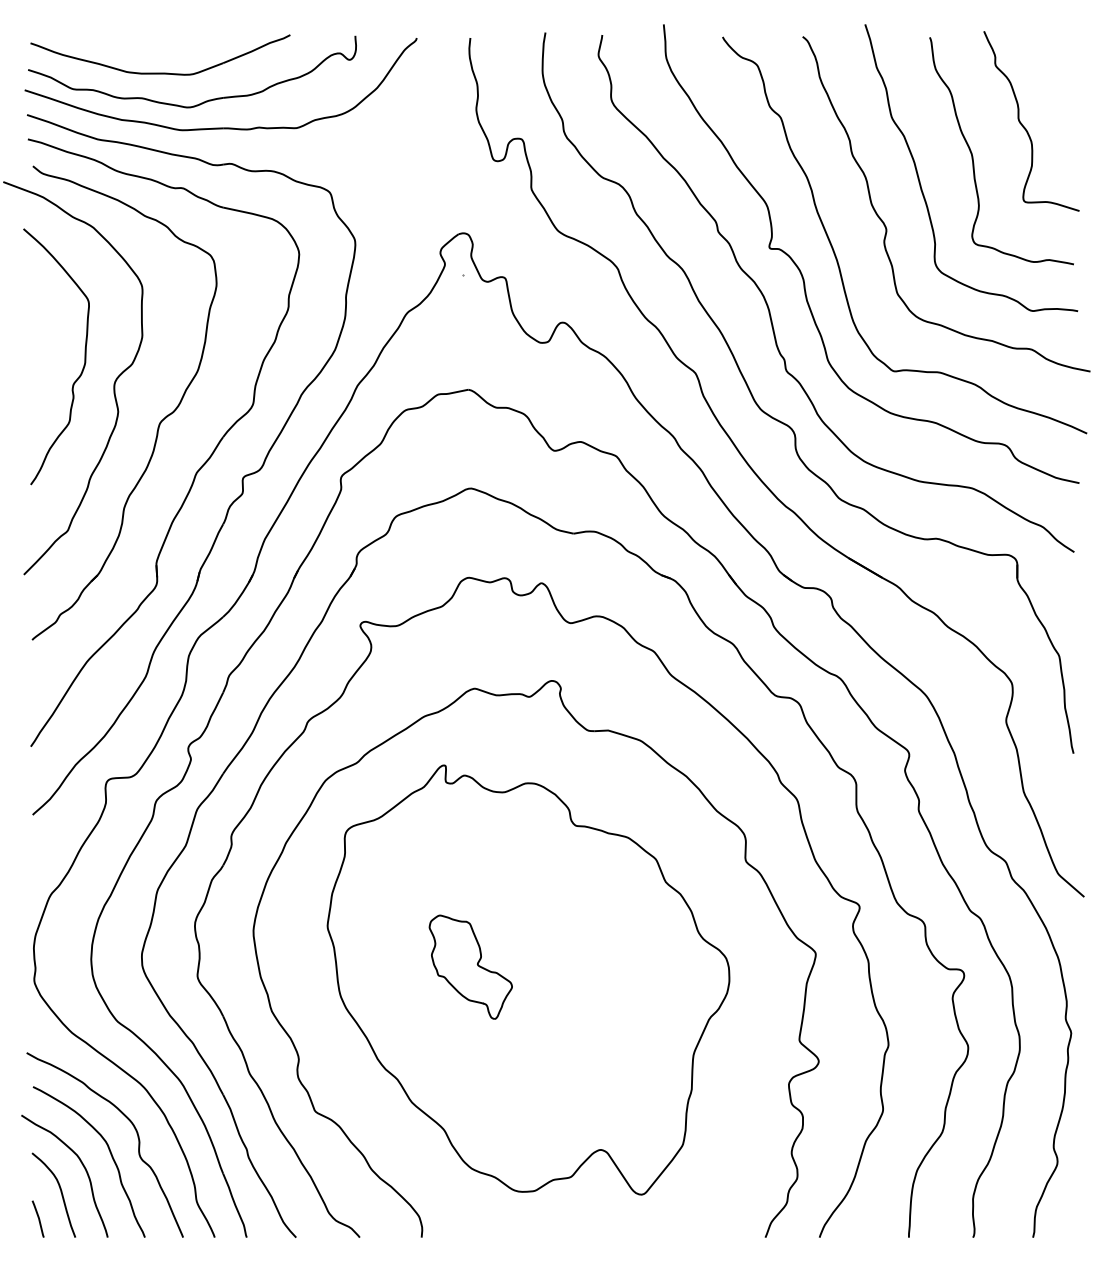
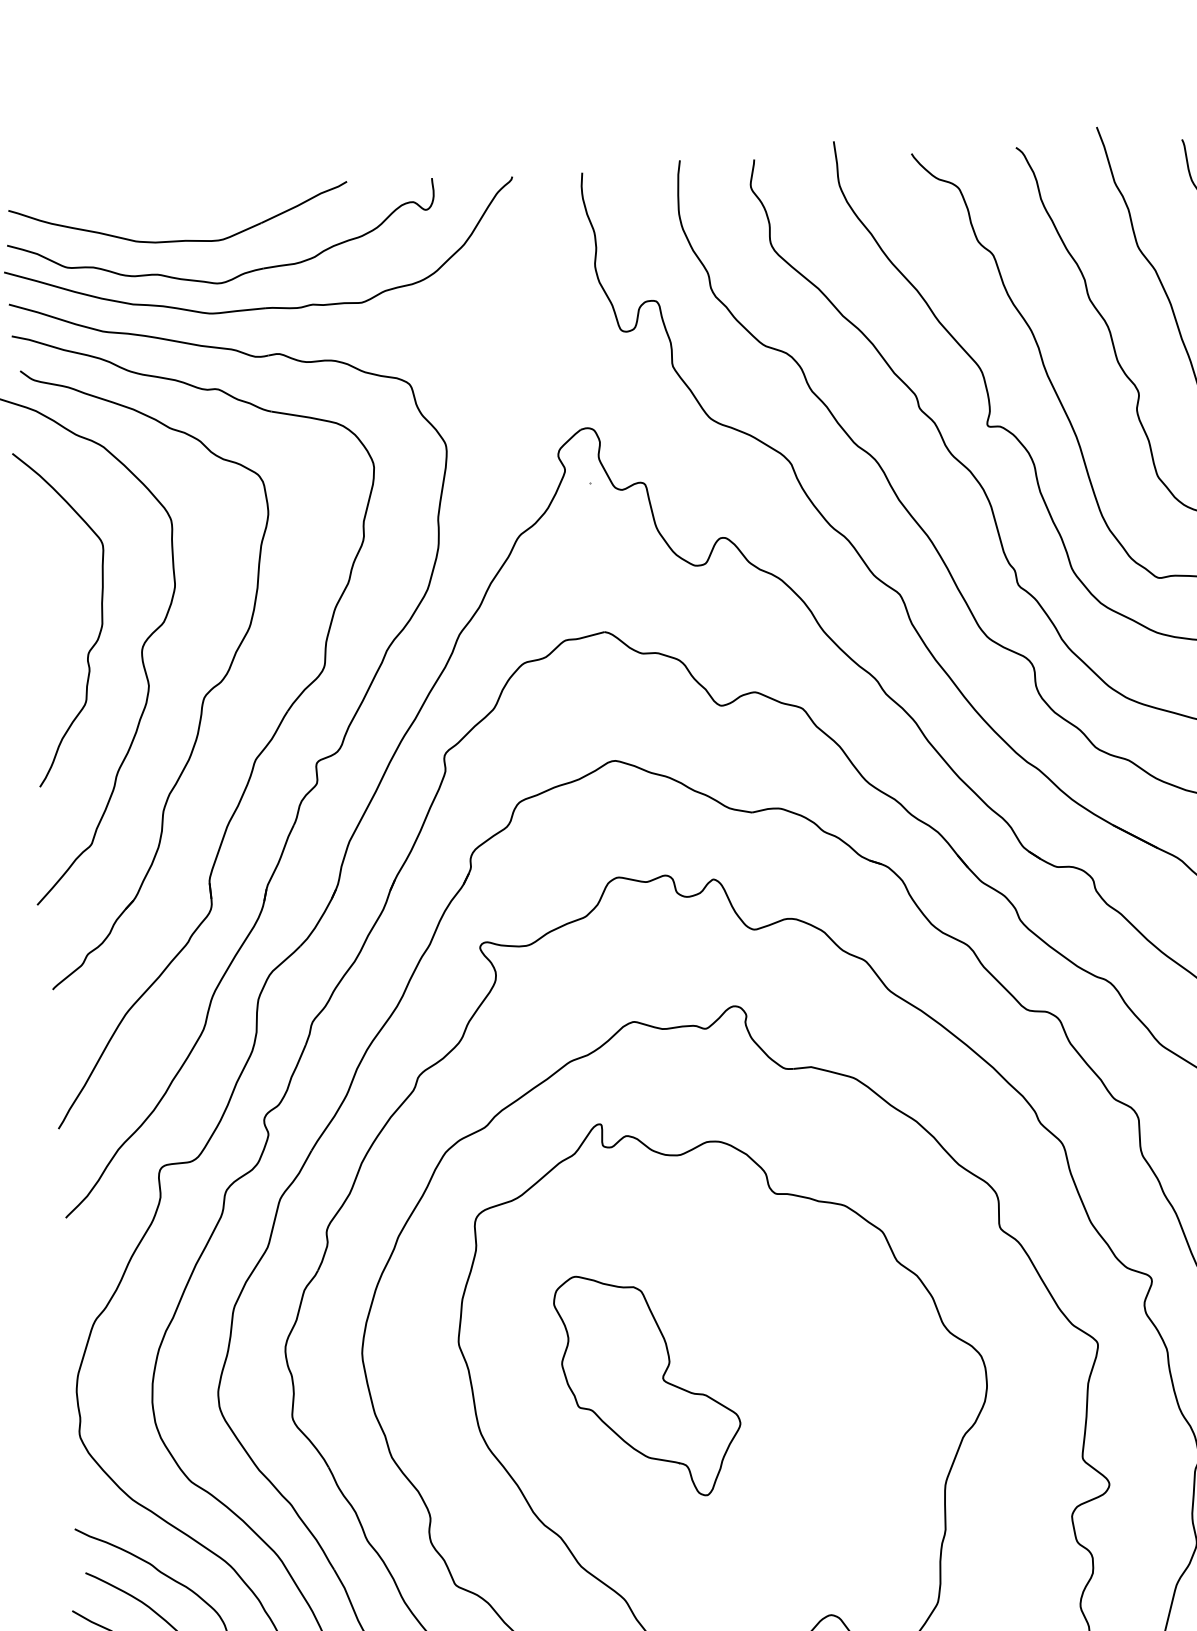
part: (470, 967) -> (648, 1386), size x1.67

